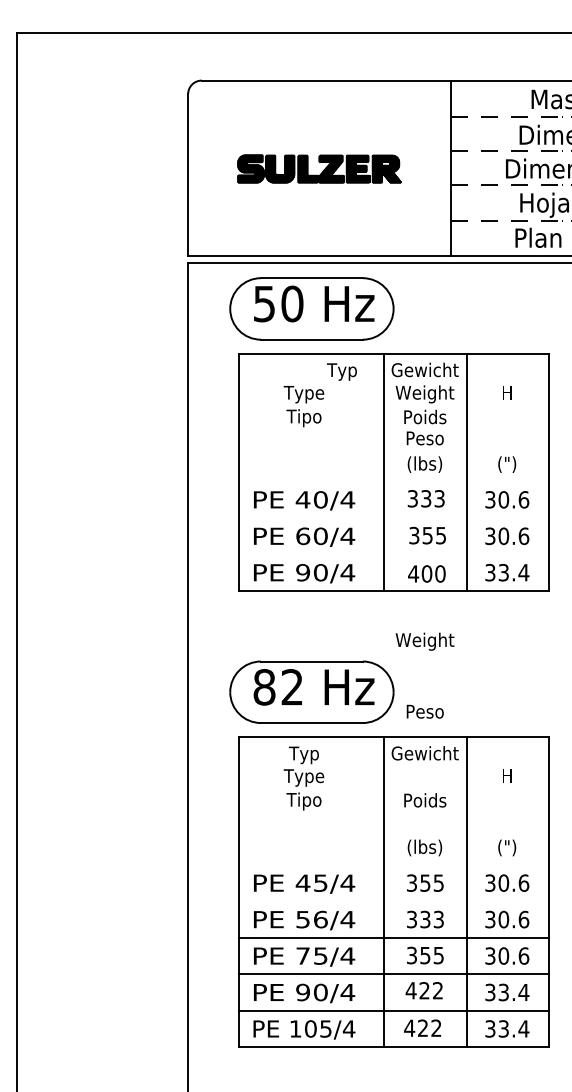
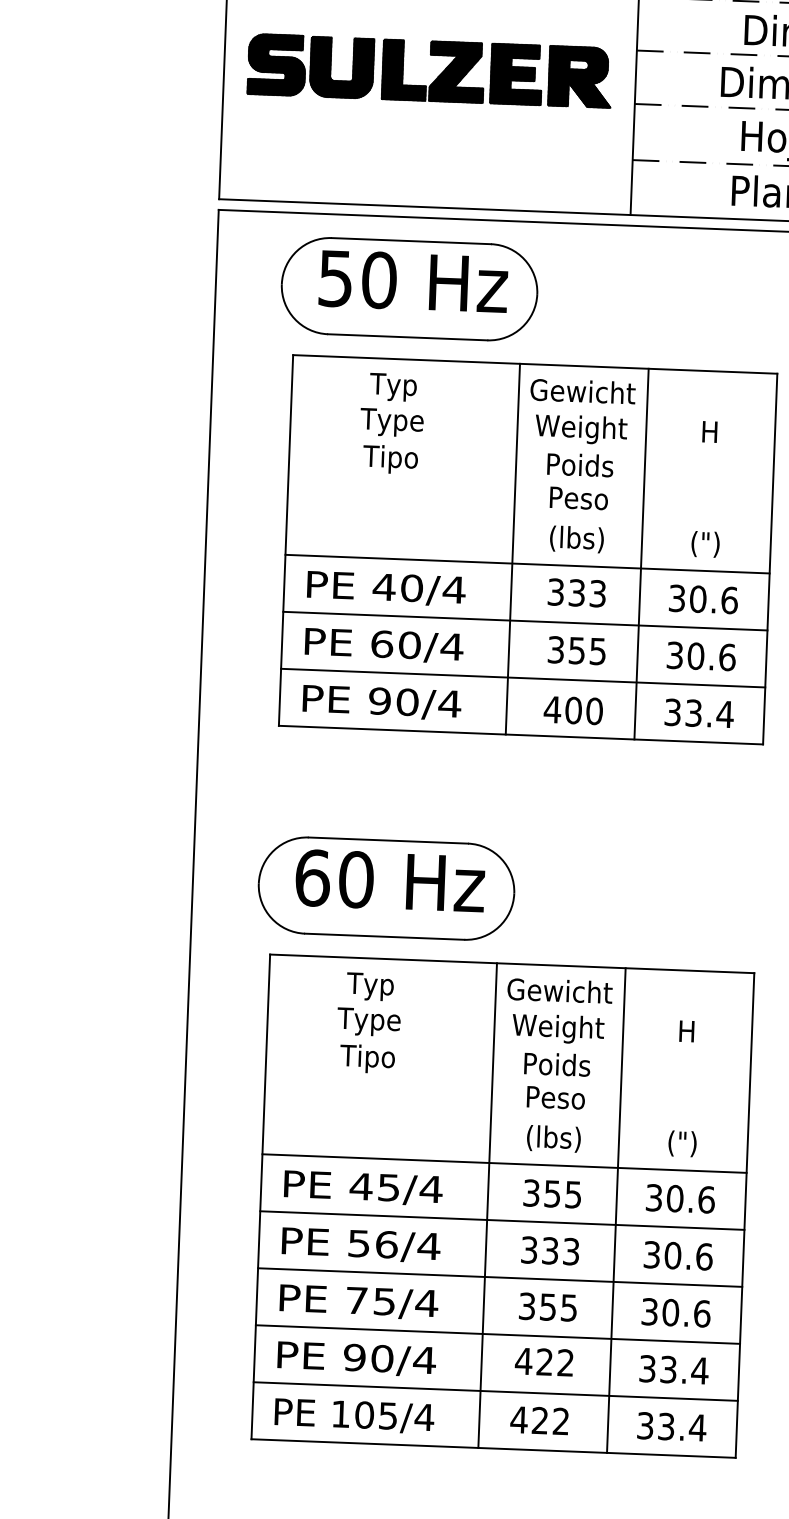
part: (319, 168) -> (429, 70), size x1.43
text: (341, 371) -> (392, 386), moved
line: (393, 481) -> (526, 563), added
line: (393, 518) -> (524, 621), added
line: (393, 554) -> (522, 678), added
text: (424, 641) -> (557, 1028), moved
text: (278, 687) -> (334, 879), 82 -> 60
text: (424, 711) -> (554, 1097), moved
line: (393, 864) -> (503, 1162), added
line: (393, 901) -> (501, 1220), added

